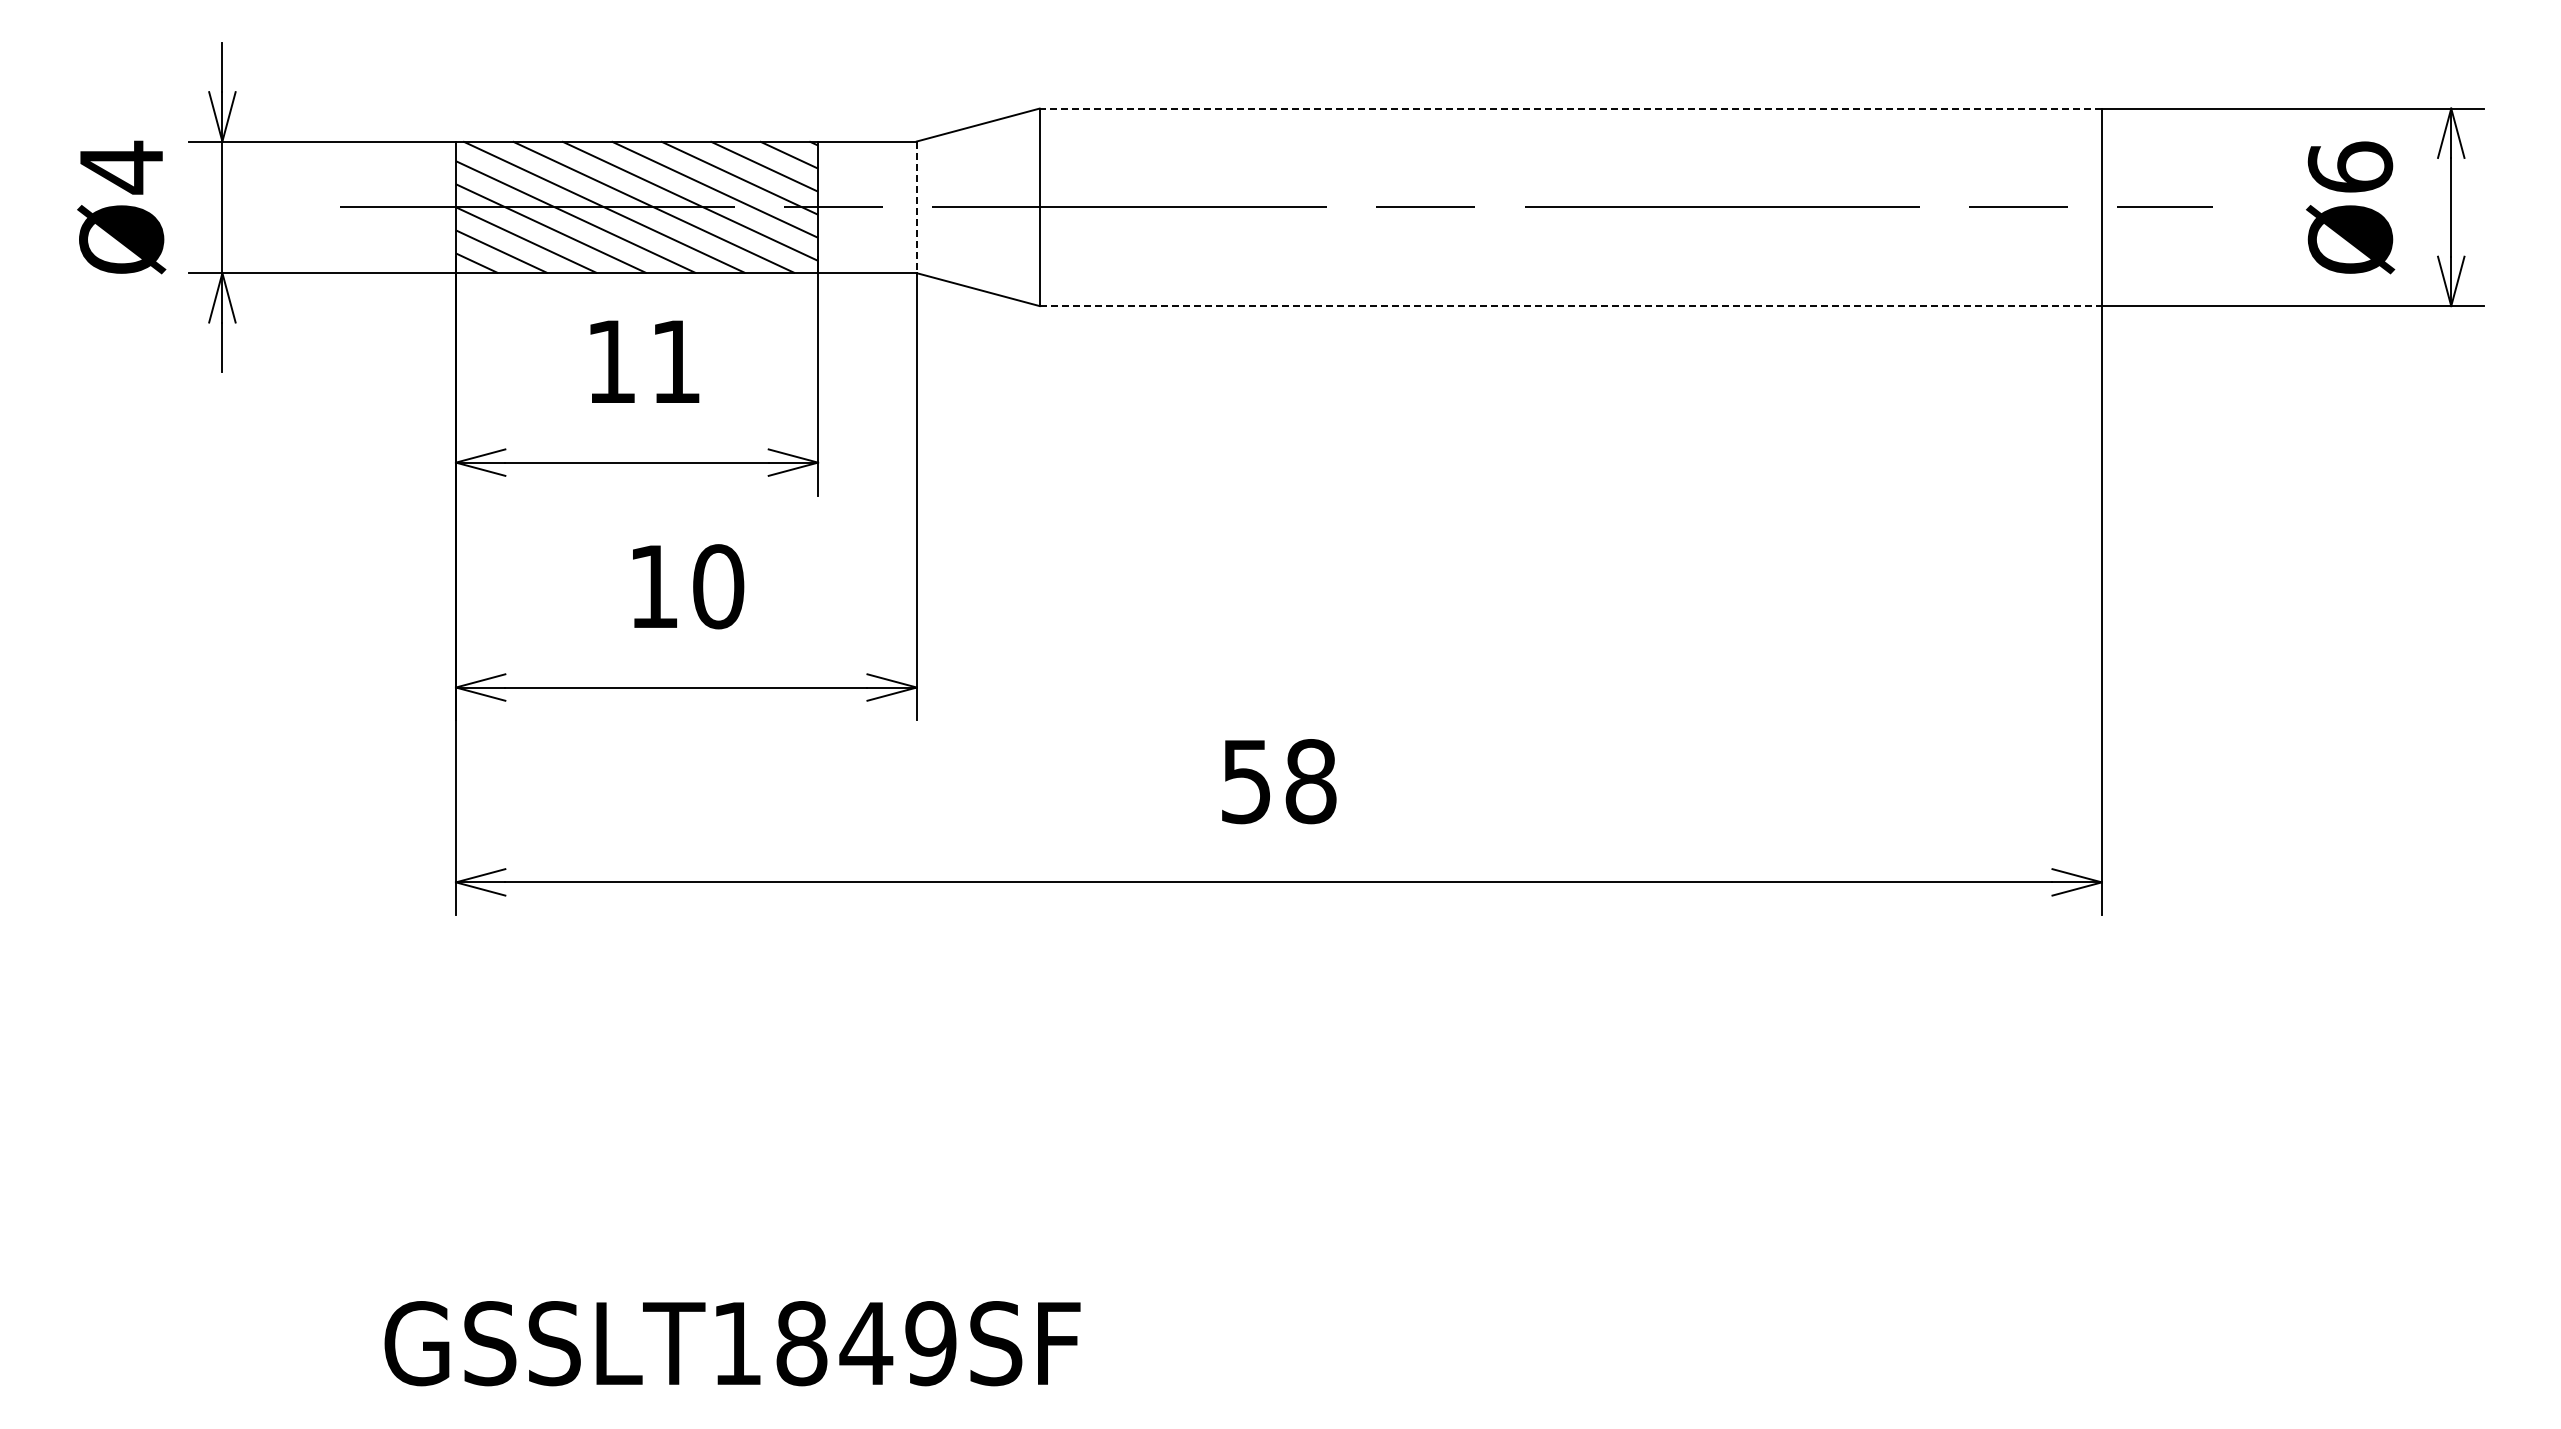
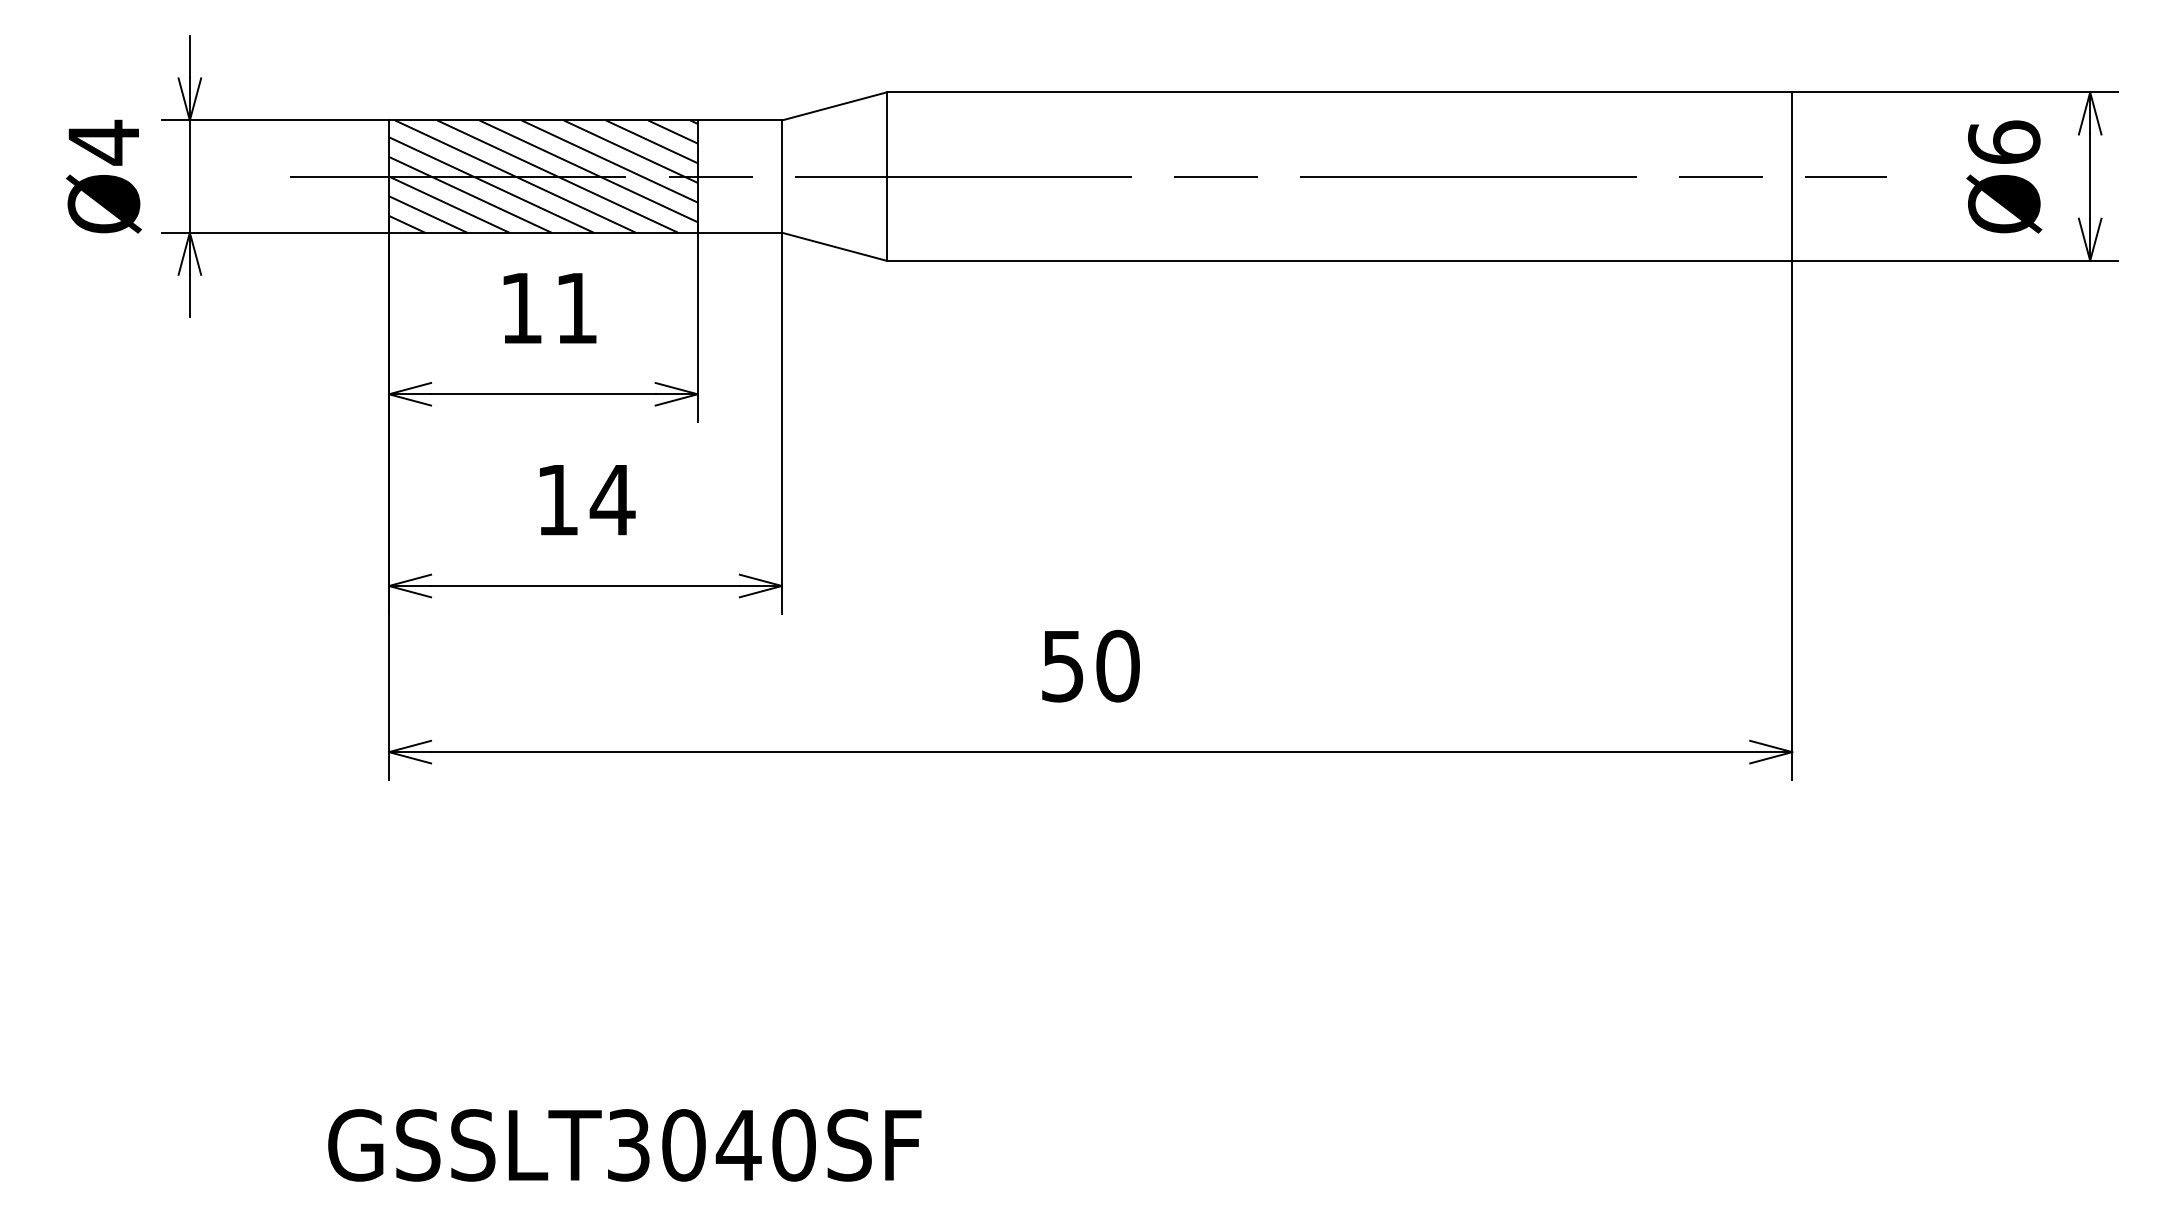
line: (1570, 108) -> (1339, 92), dashed -> solid
line: (916, 207) -> (781, 176), dashed -> solid
line: (1571, 306) -> (1340, 261), dashed -> solid
text: (718, 586) -> (612, 499), 10 -> 14
text: (1310, 781) -> (1117, 666), 58 -> 50
text: (834, 1343) -> (711, 1145), GSSLT1849SF -> GSSLT3040SF

